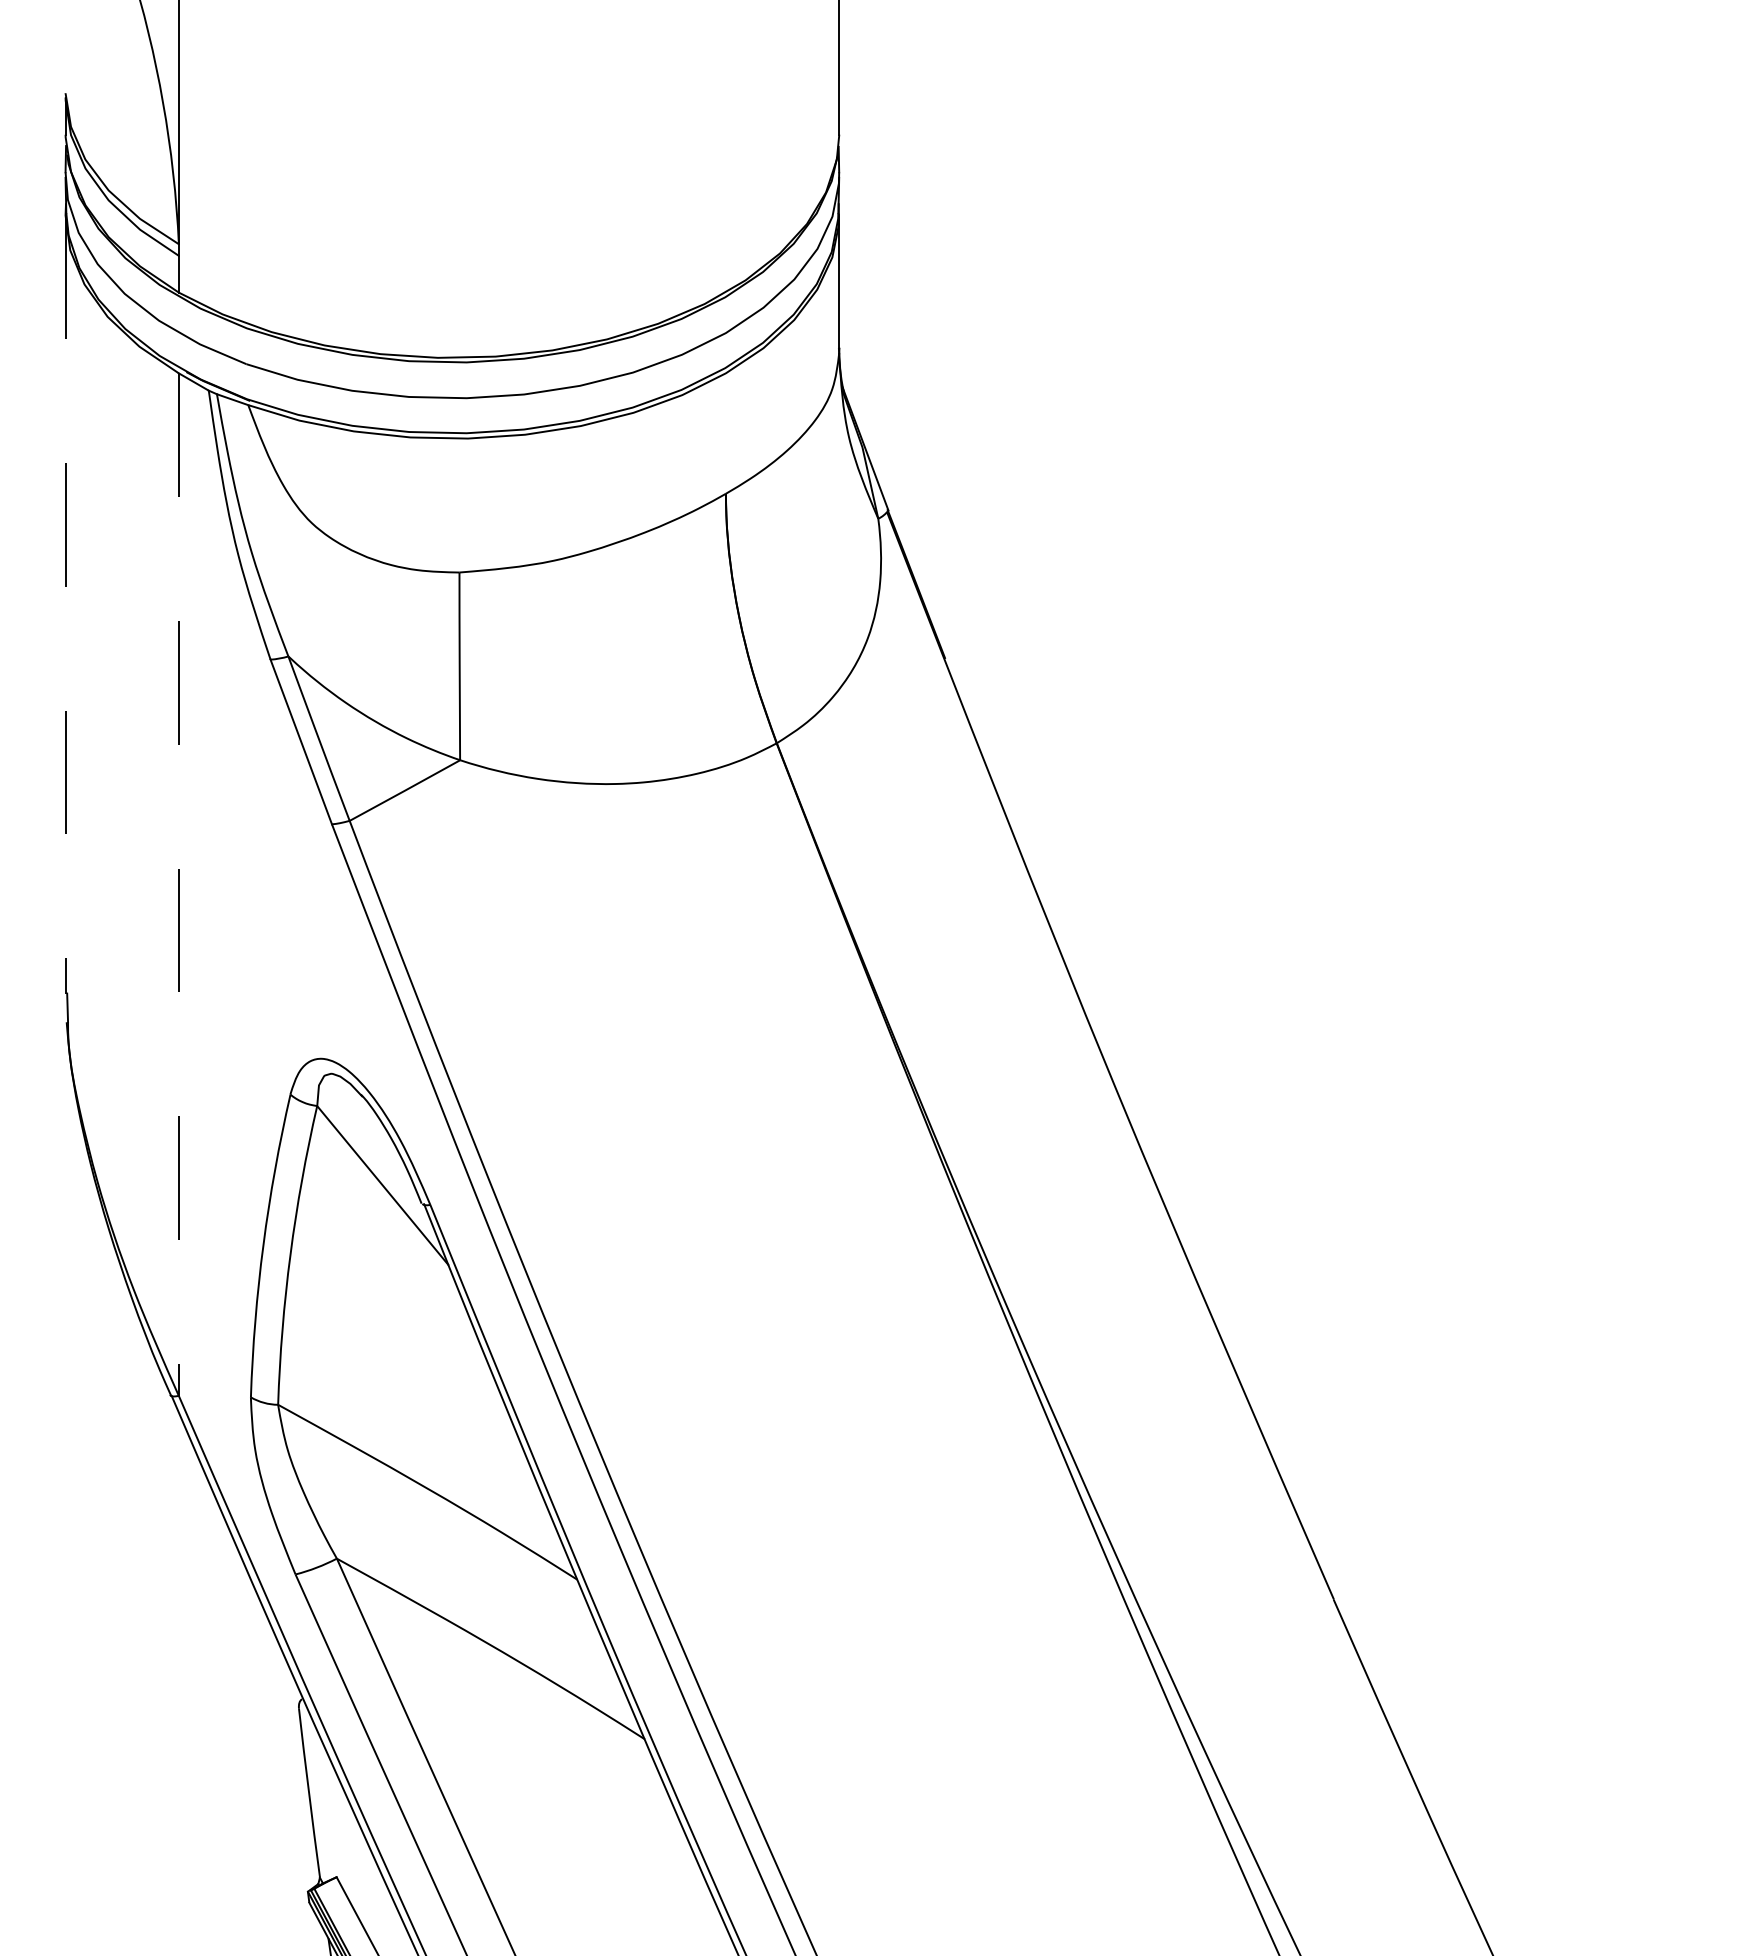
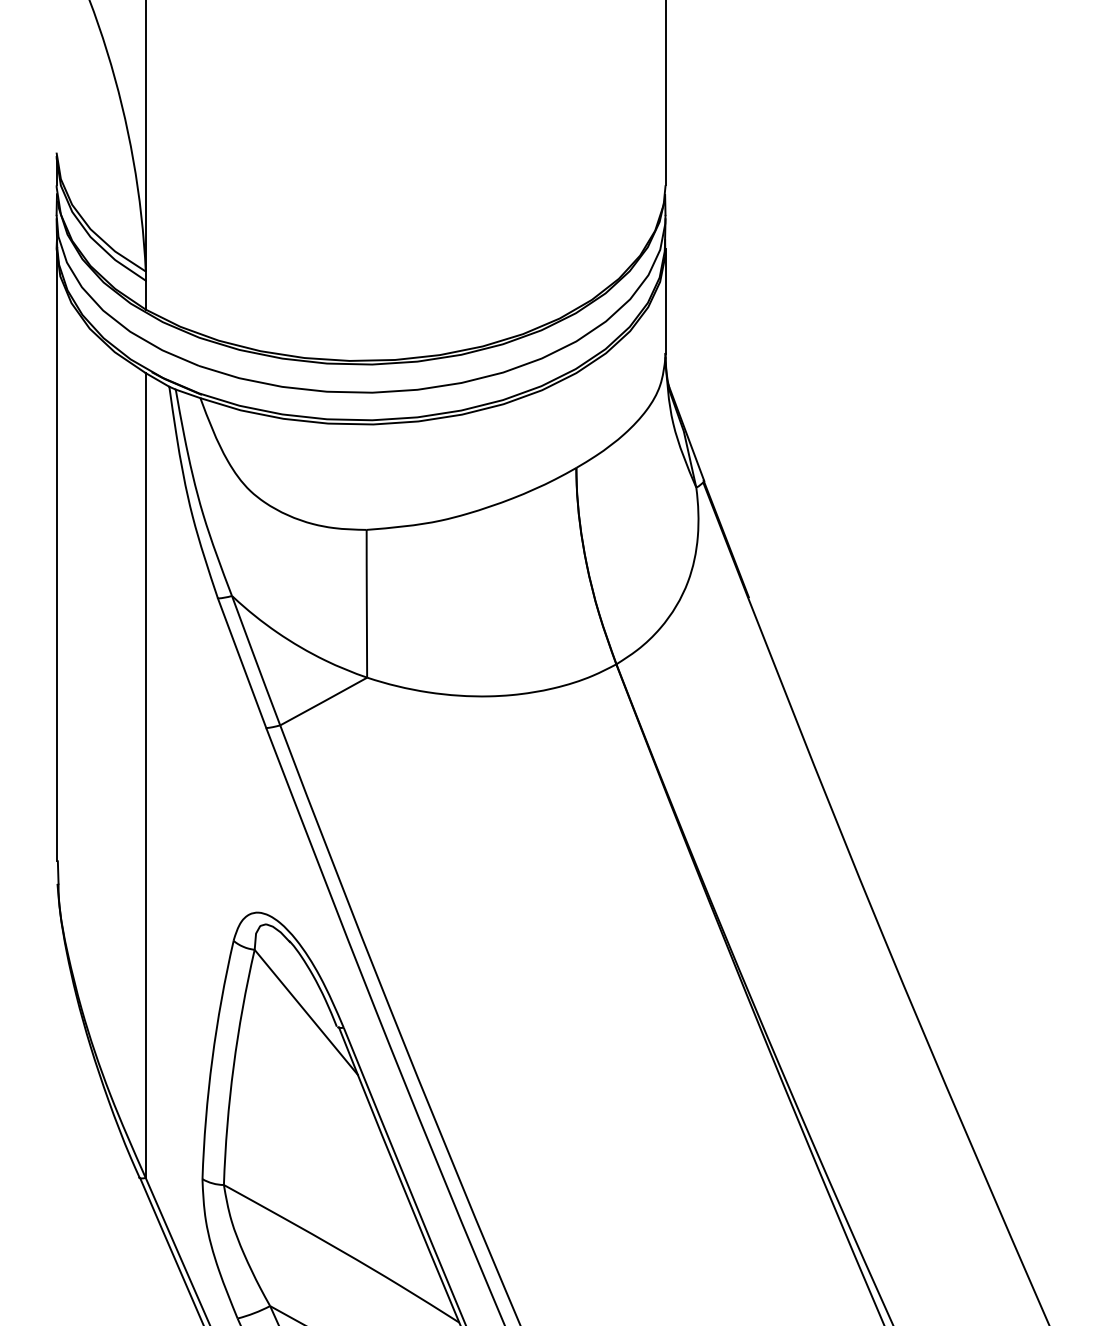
line: (65, 605) -> (56, 555), dashed -> solid
line: (178, 885) -> (145, 776), dashed -> solid

